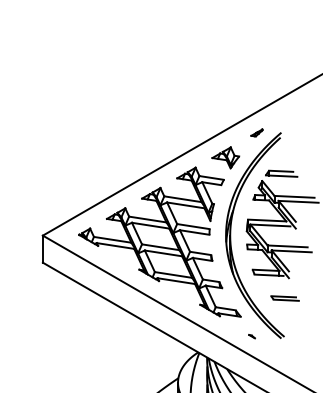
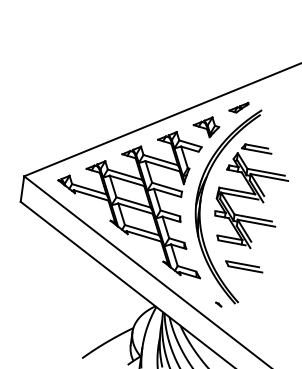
part: (256, 132) -> (238, 106), size x1.67
part: (284, 298) -> (243, 266), size x1.43
part: (251, 336) -> (218, 304), moved

